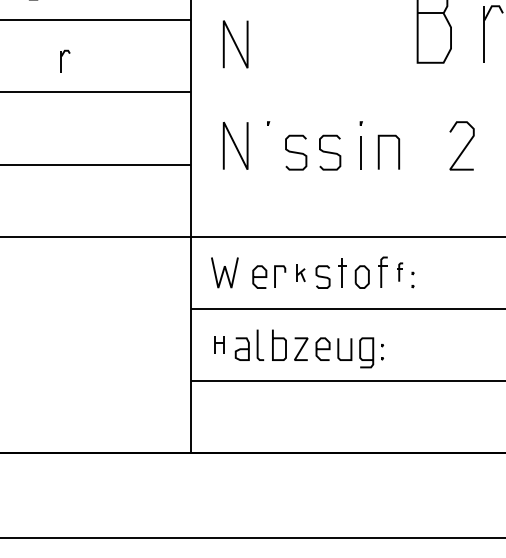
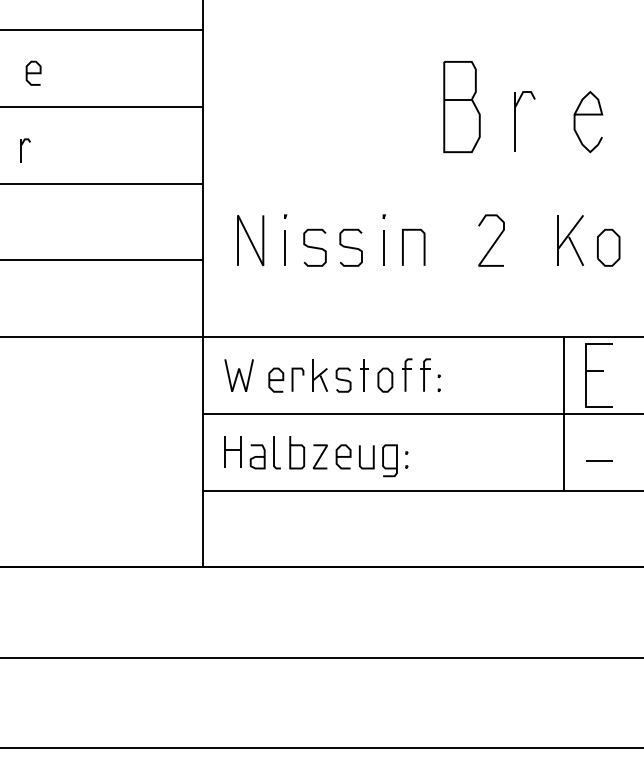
line: (235, 44) -> (250, 132), removed
part: (65, 61) -> (25, 150), moved
line: (267, 152) -> (284, 247), added
part: (400, 271) -> (425, 374), size x1.67
part: (300, 272) -> (319, 375), size x1.67
part: (218, 344) -> (232, 451), size x1.67

